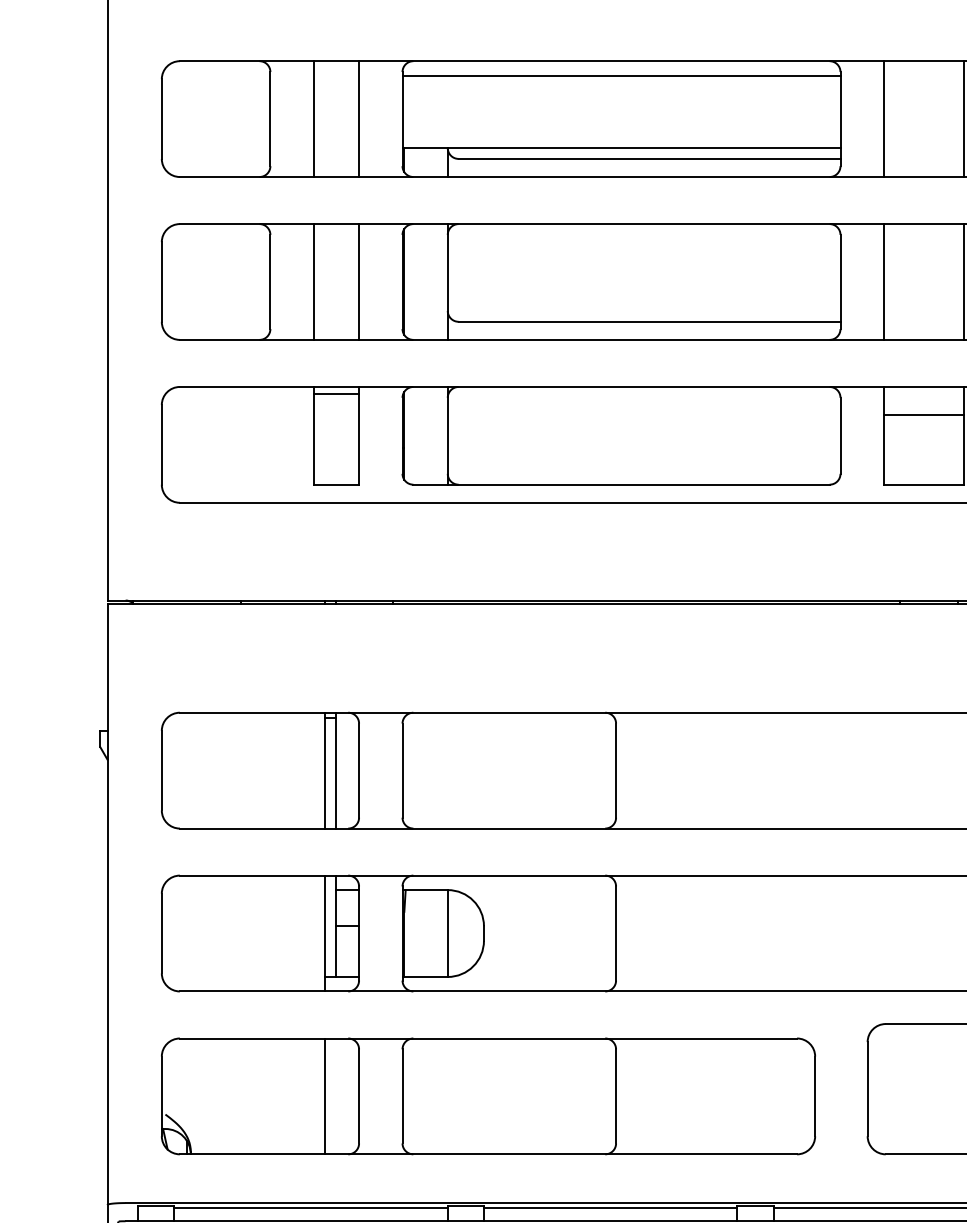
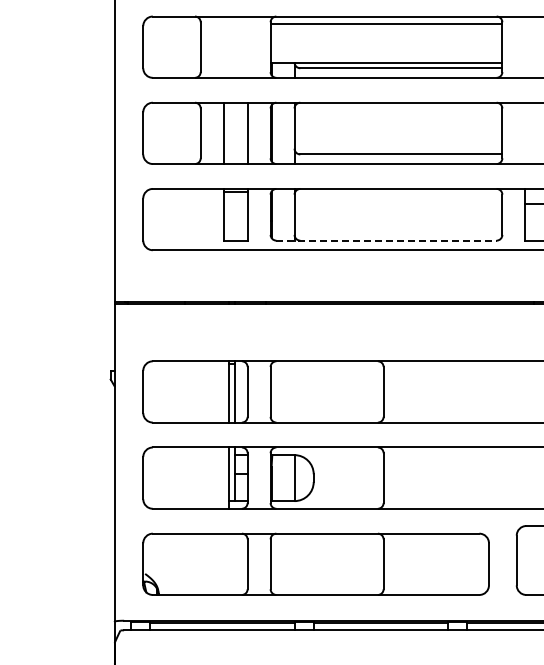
line: (313, 117) -> (223, 46), removed
line: (358, 117) -> (247, 46), removed
line: (884, 117) -> (525, 46), removed
line: (884, 282) -> (525, 133), removed
line: (623, 484) -> (387, 240), solid -> dashed
line: (324, 1094) -> (229, 563), removed

